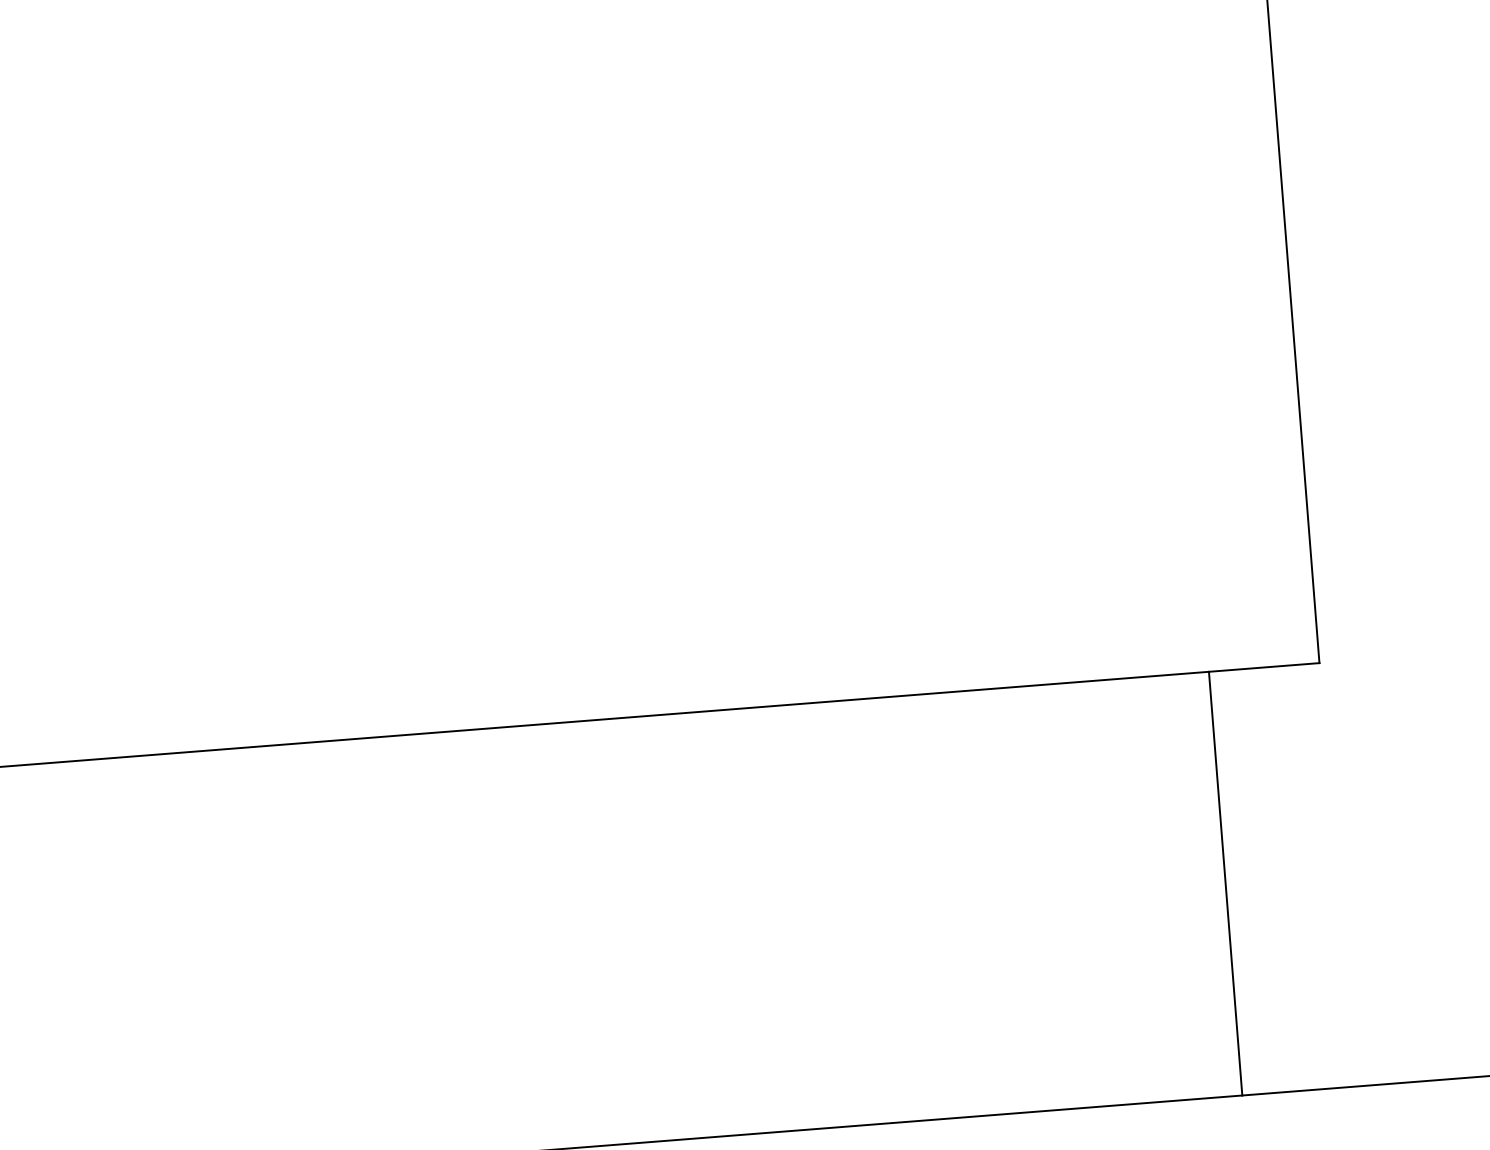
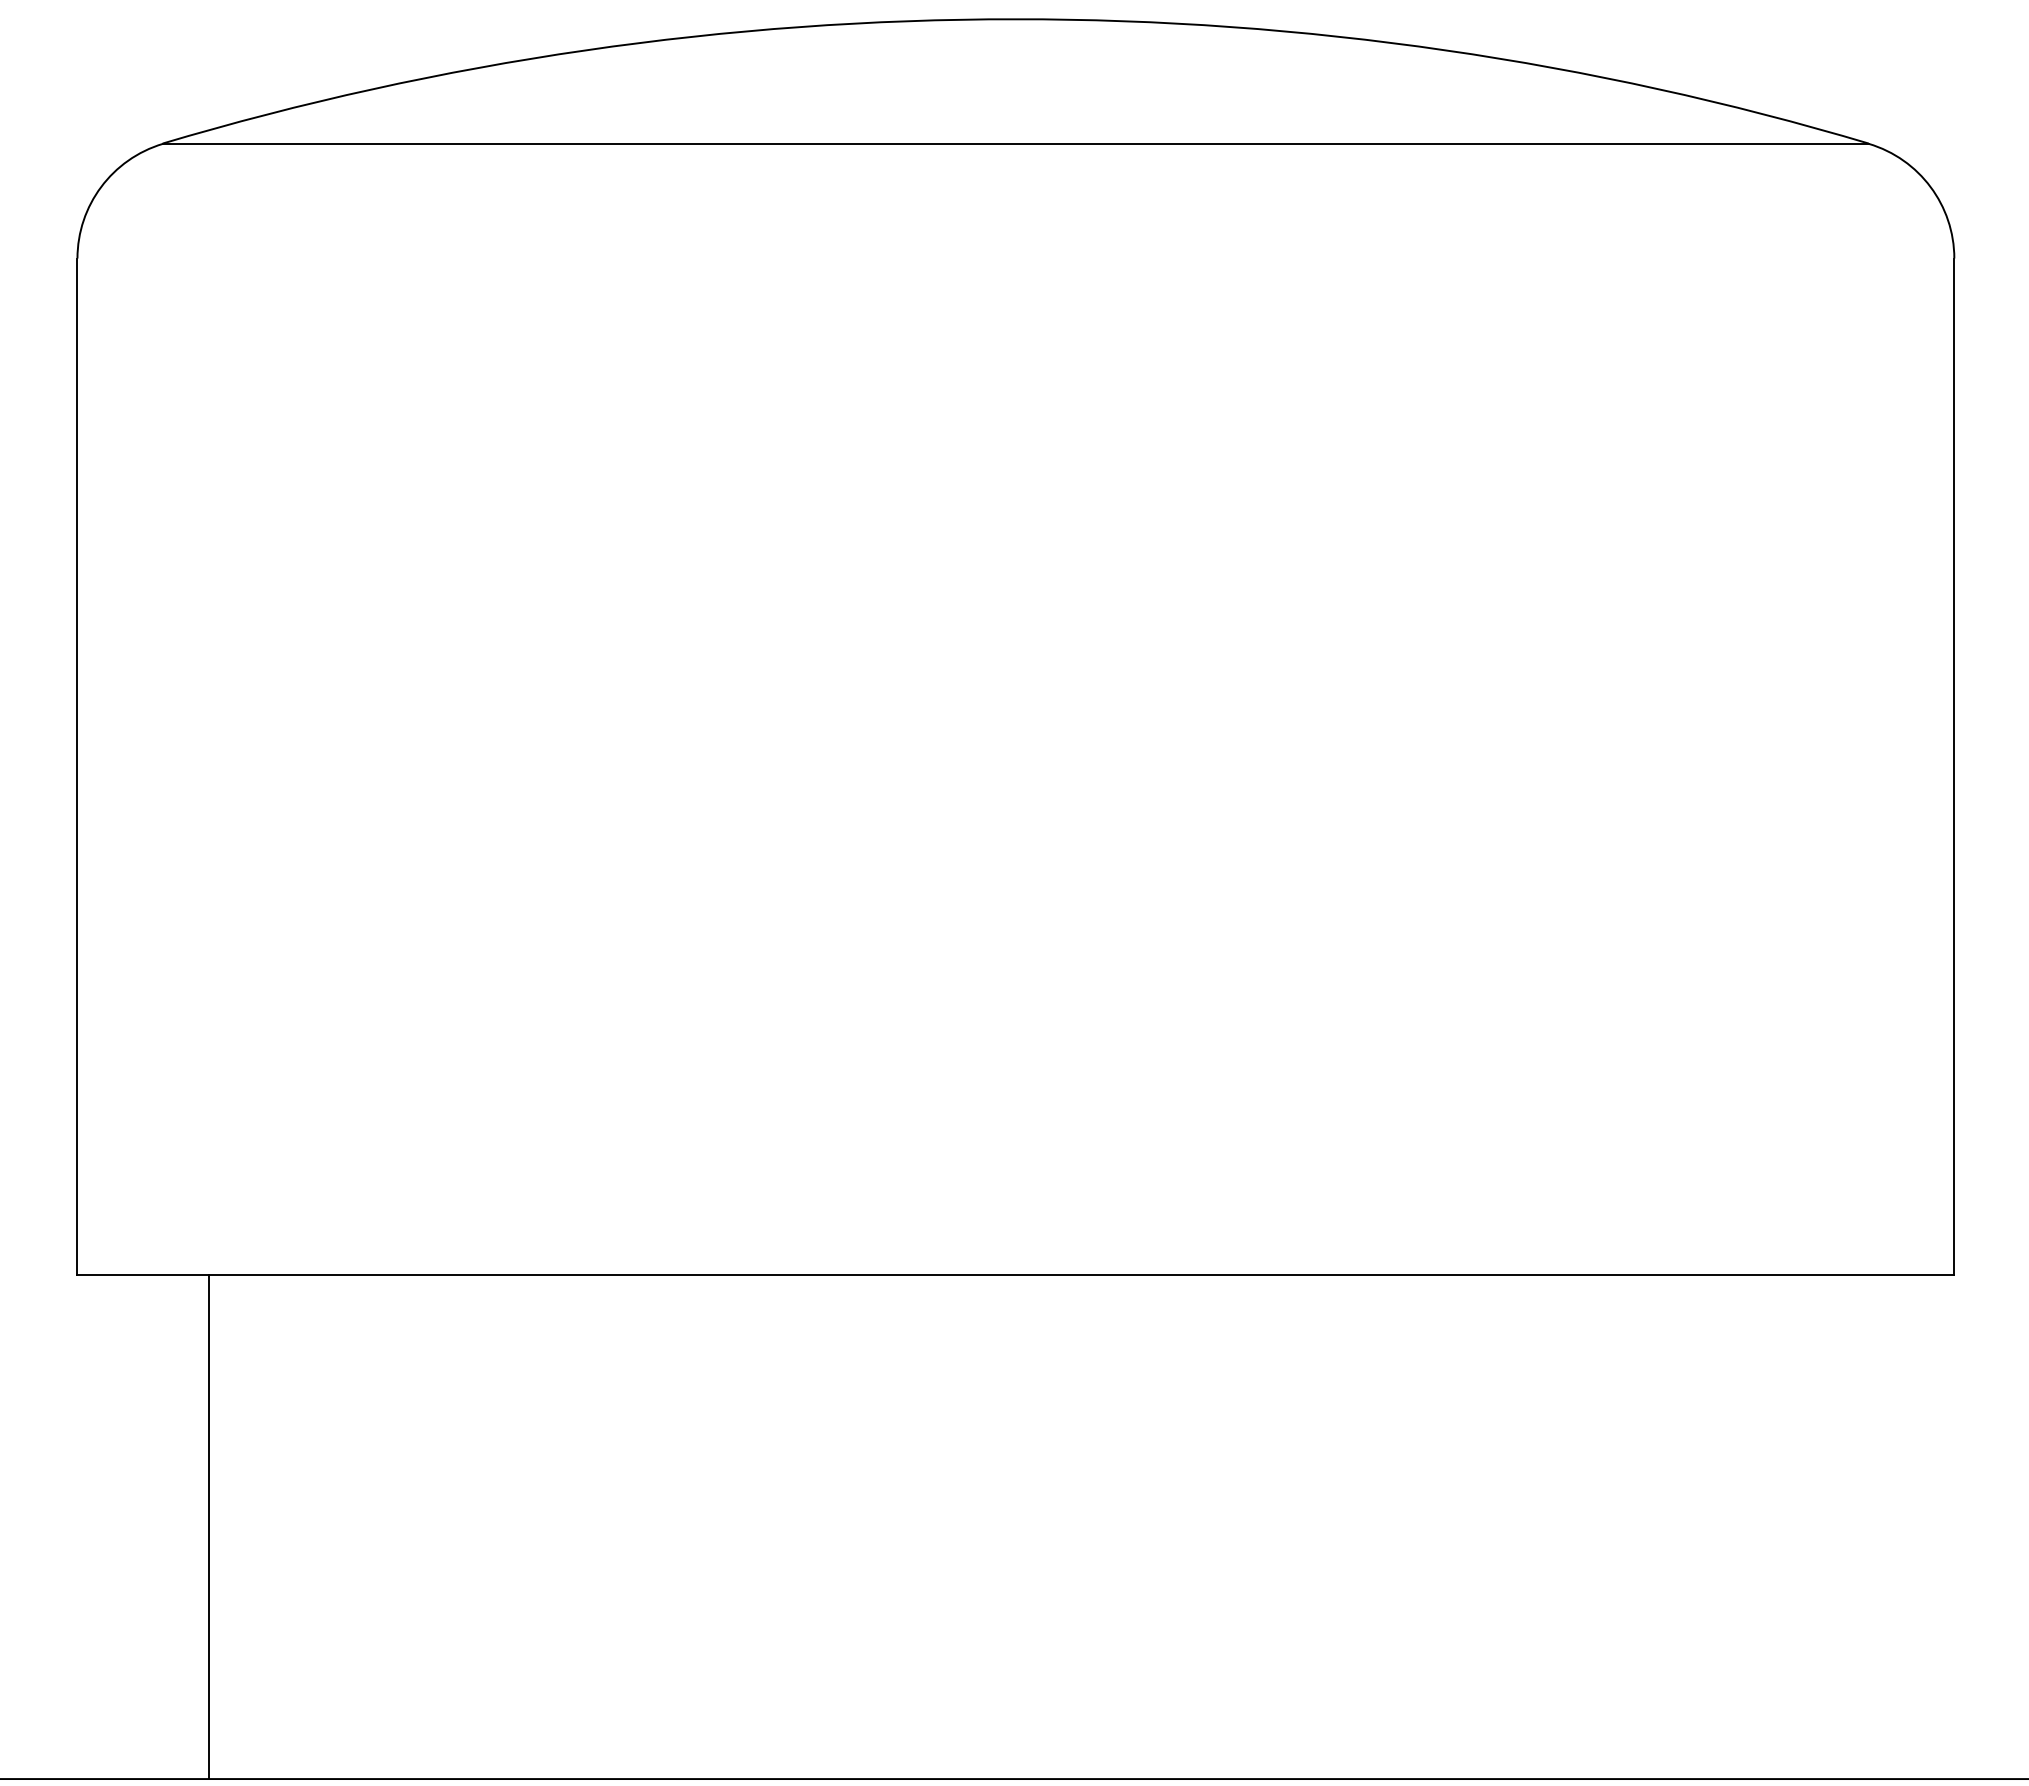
line: (1225, 883) -> (1822, 1526), removed

